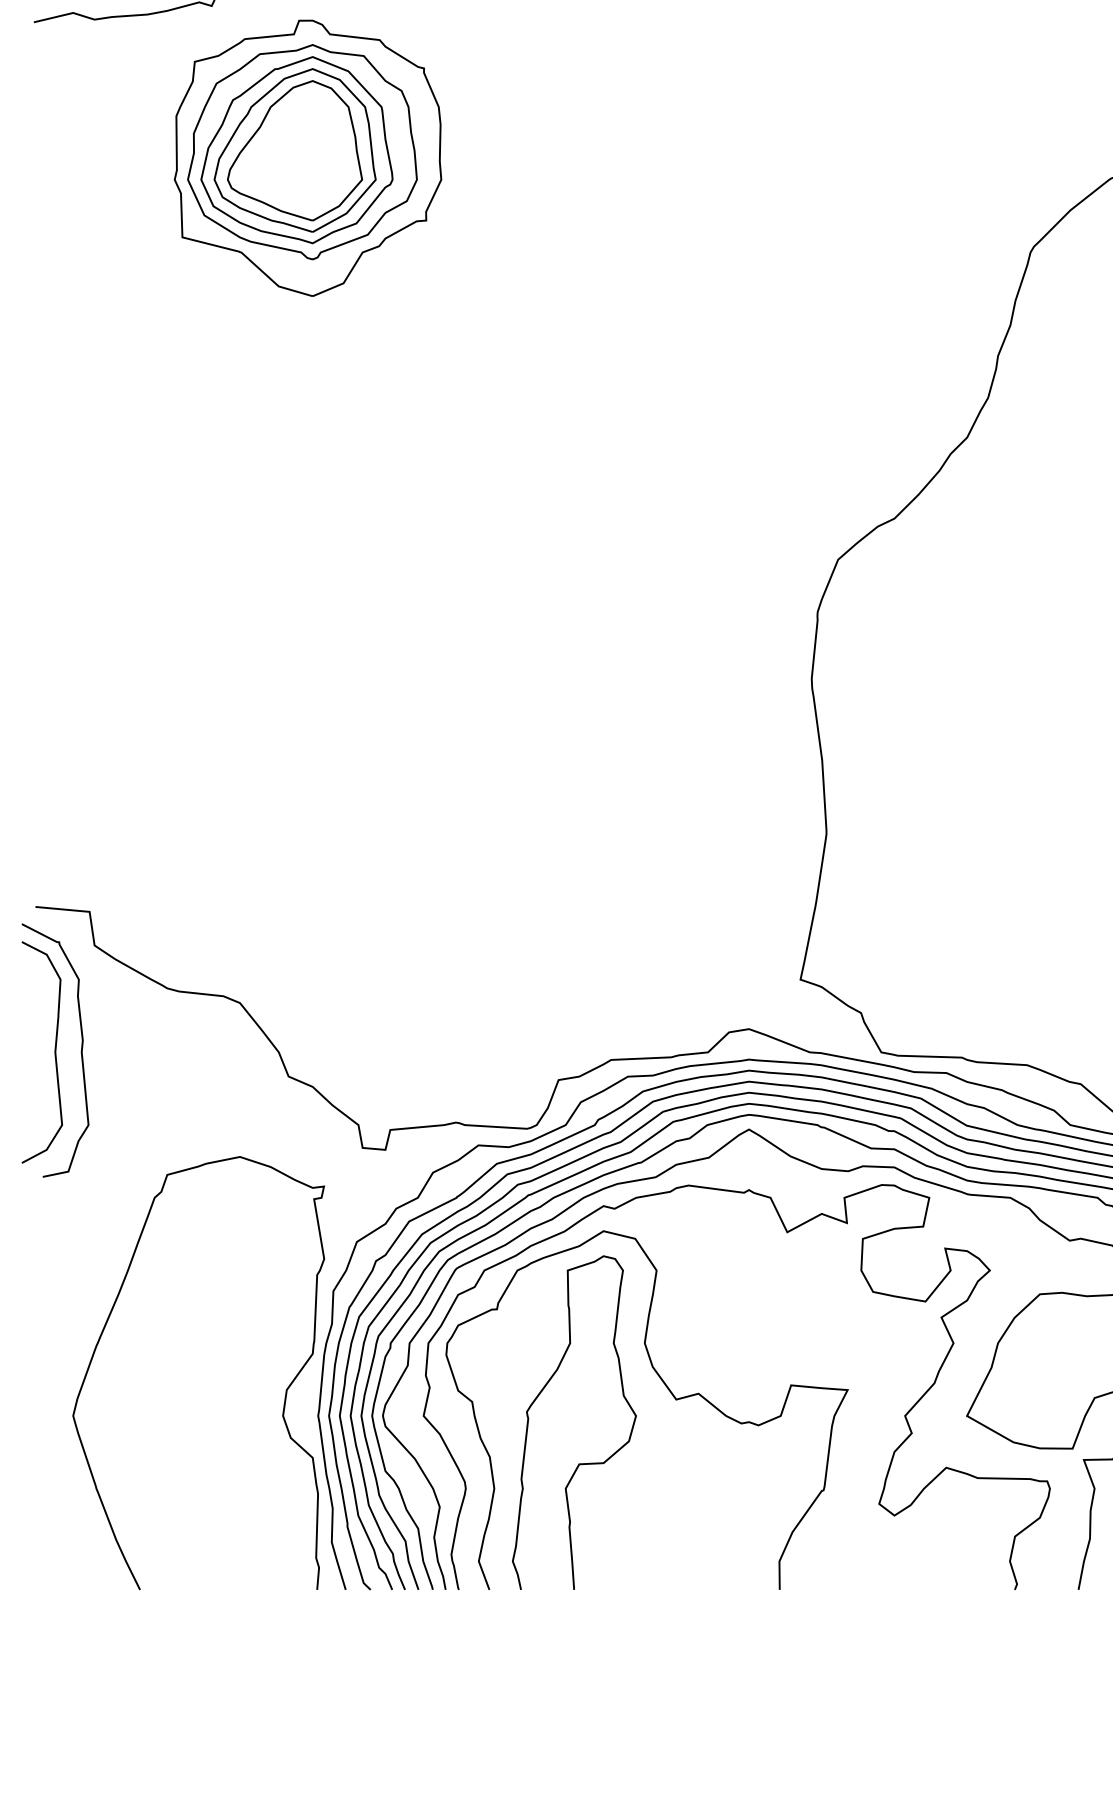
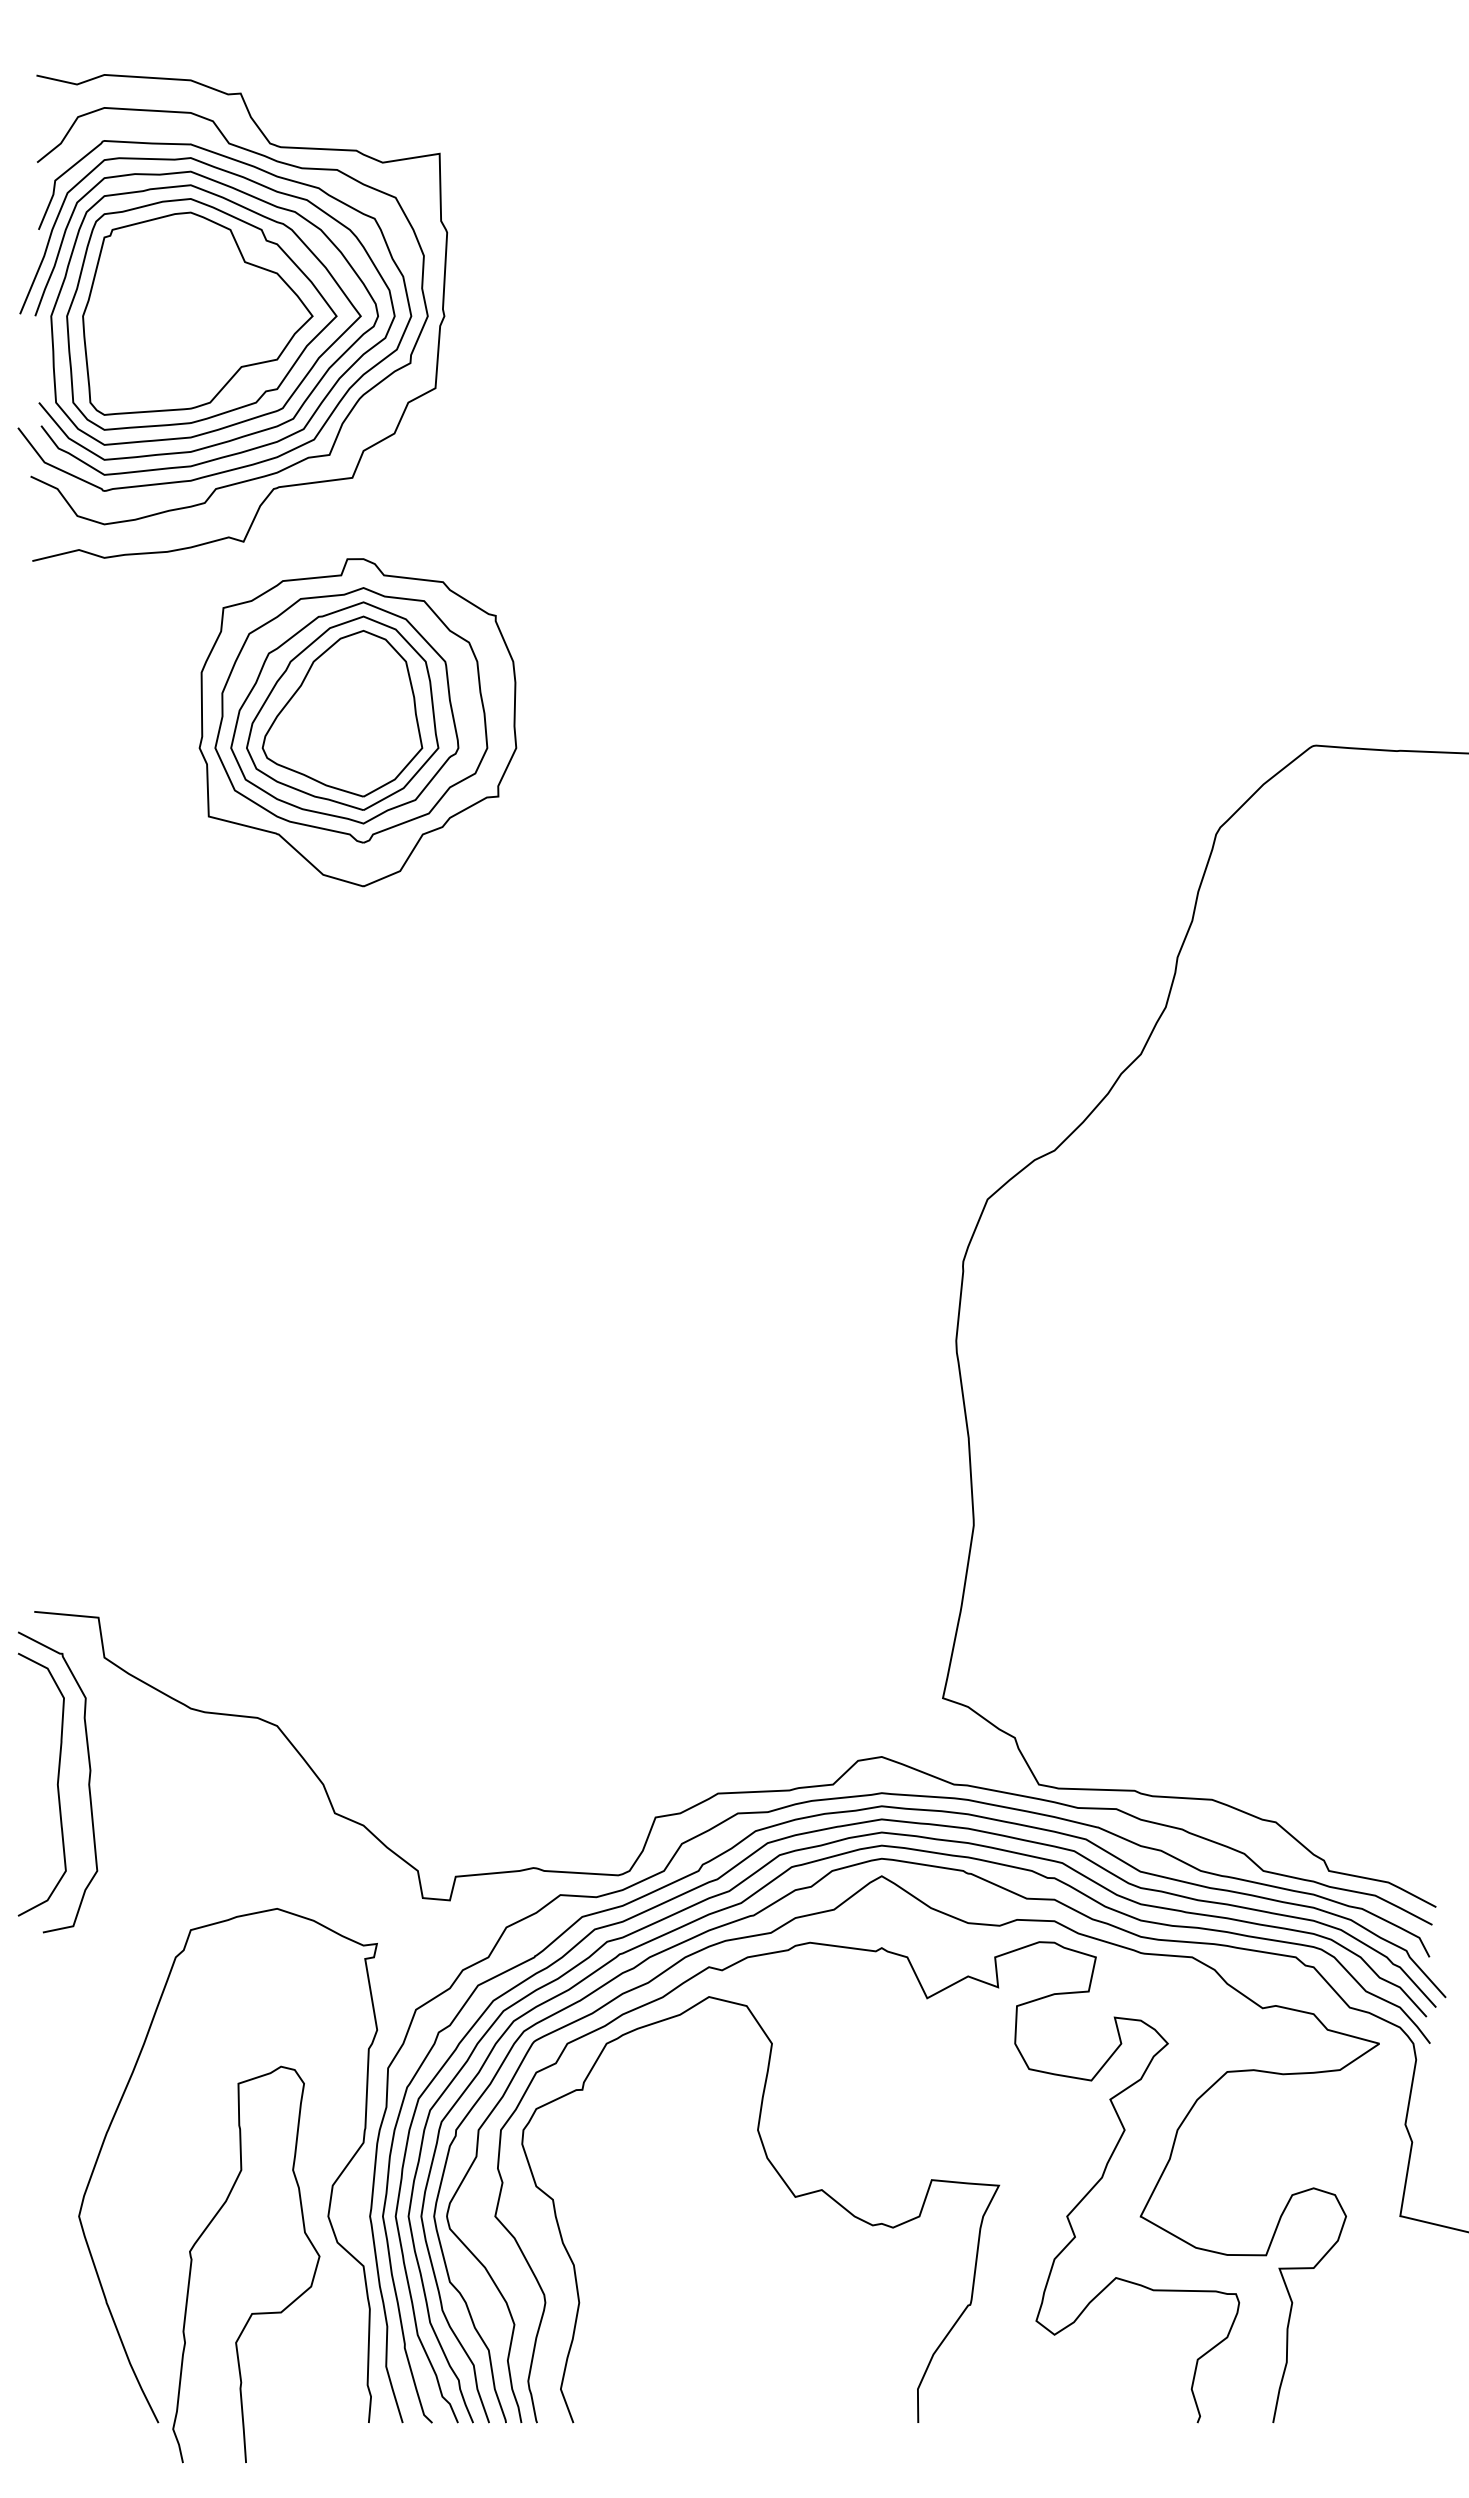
curve: (580, 1463) -> (253, 2312), moved

